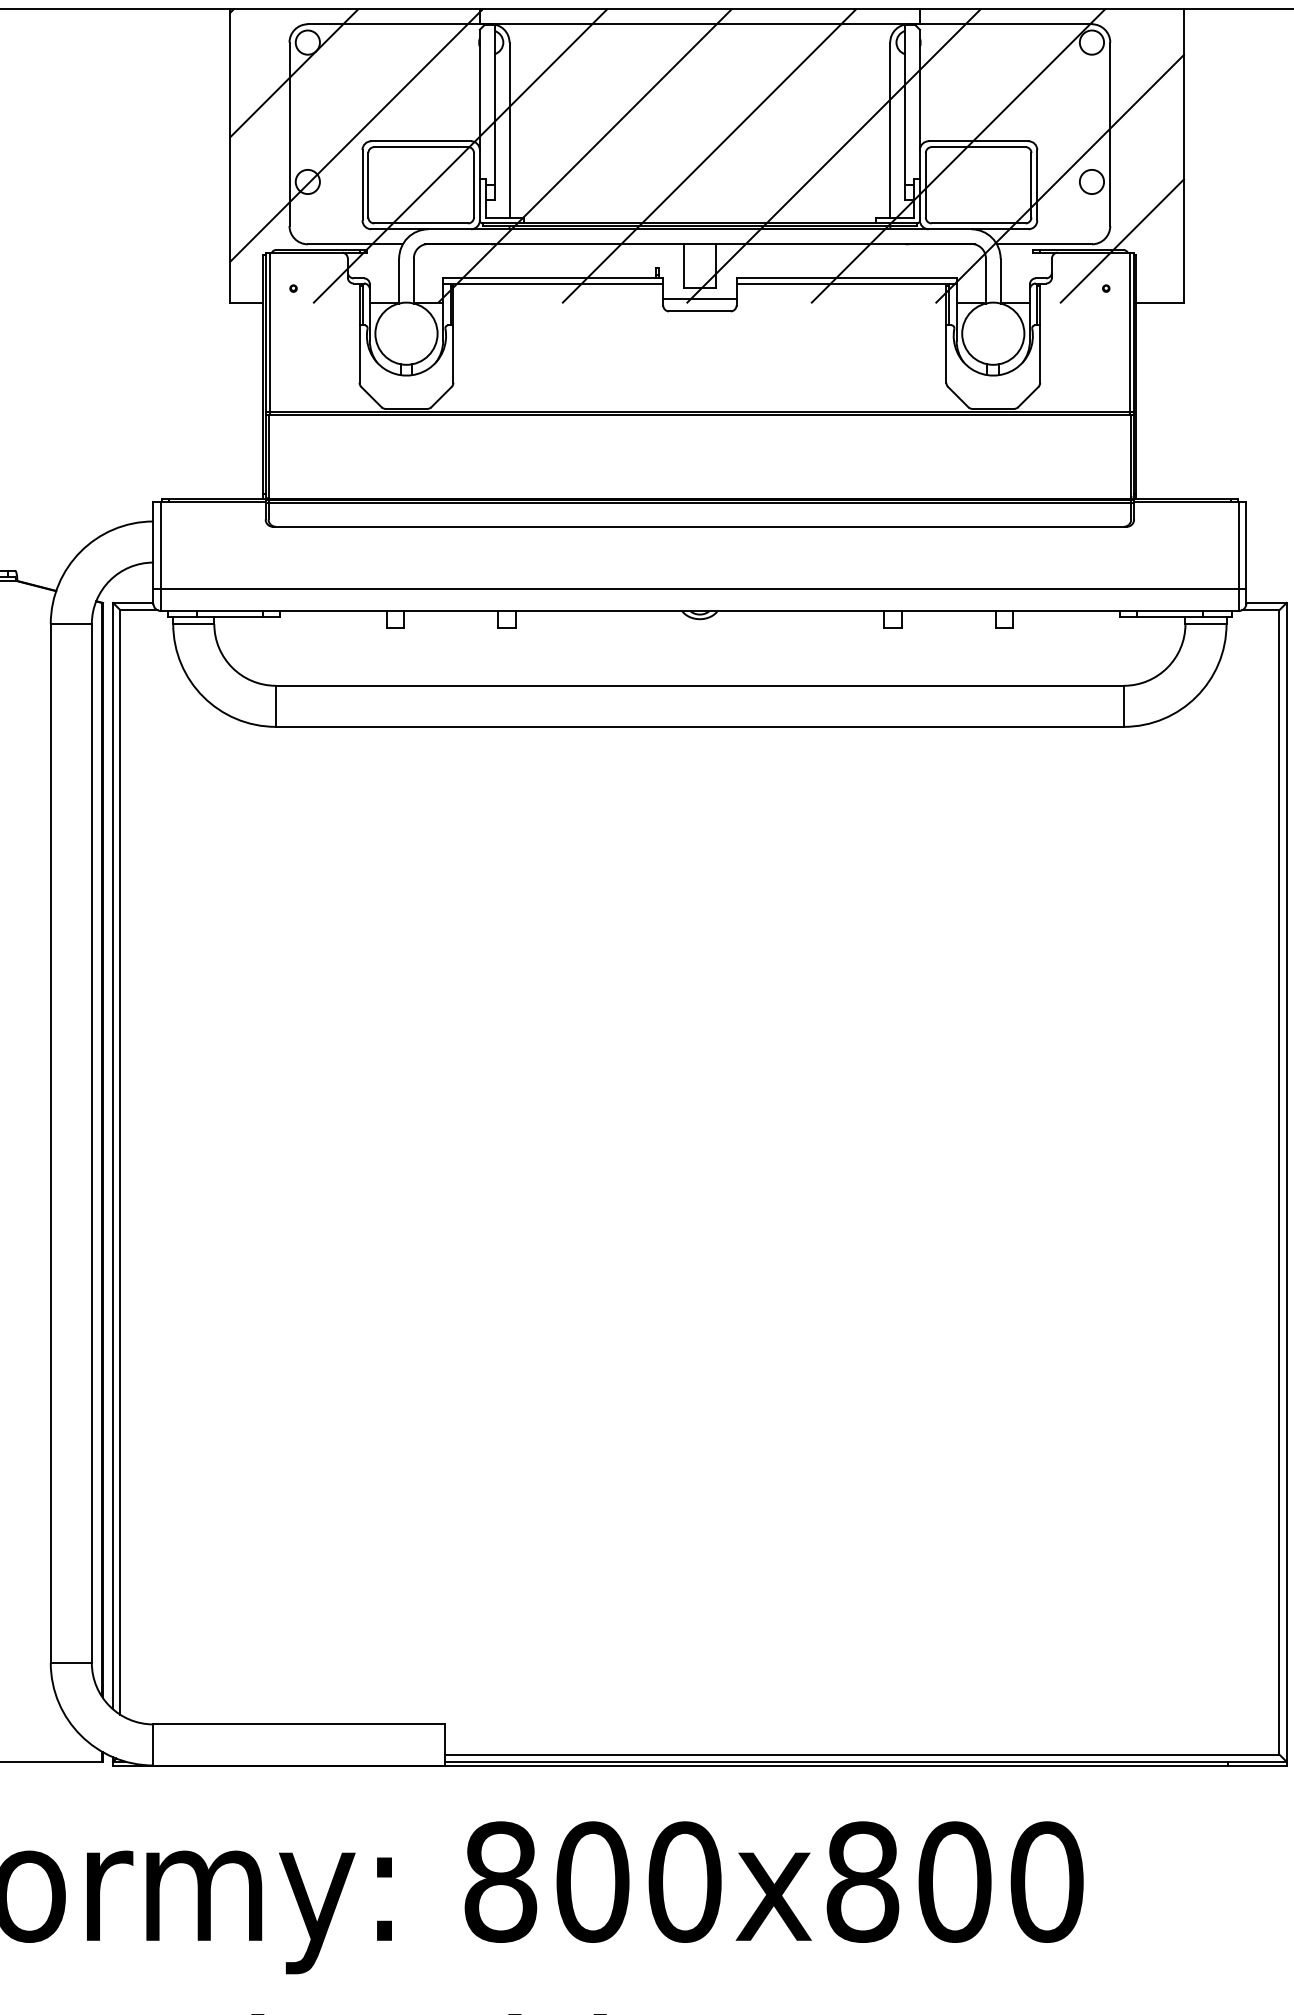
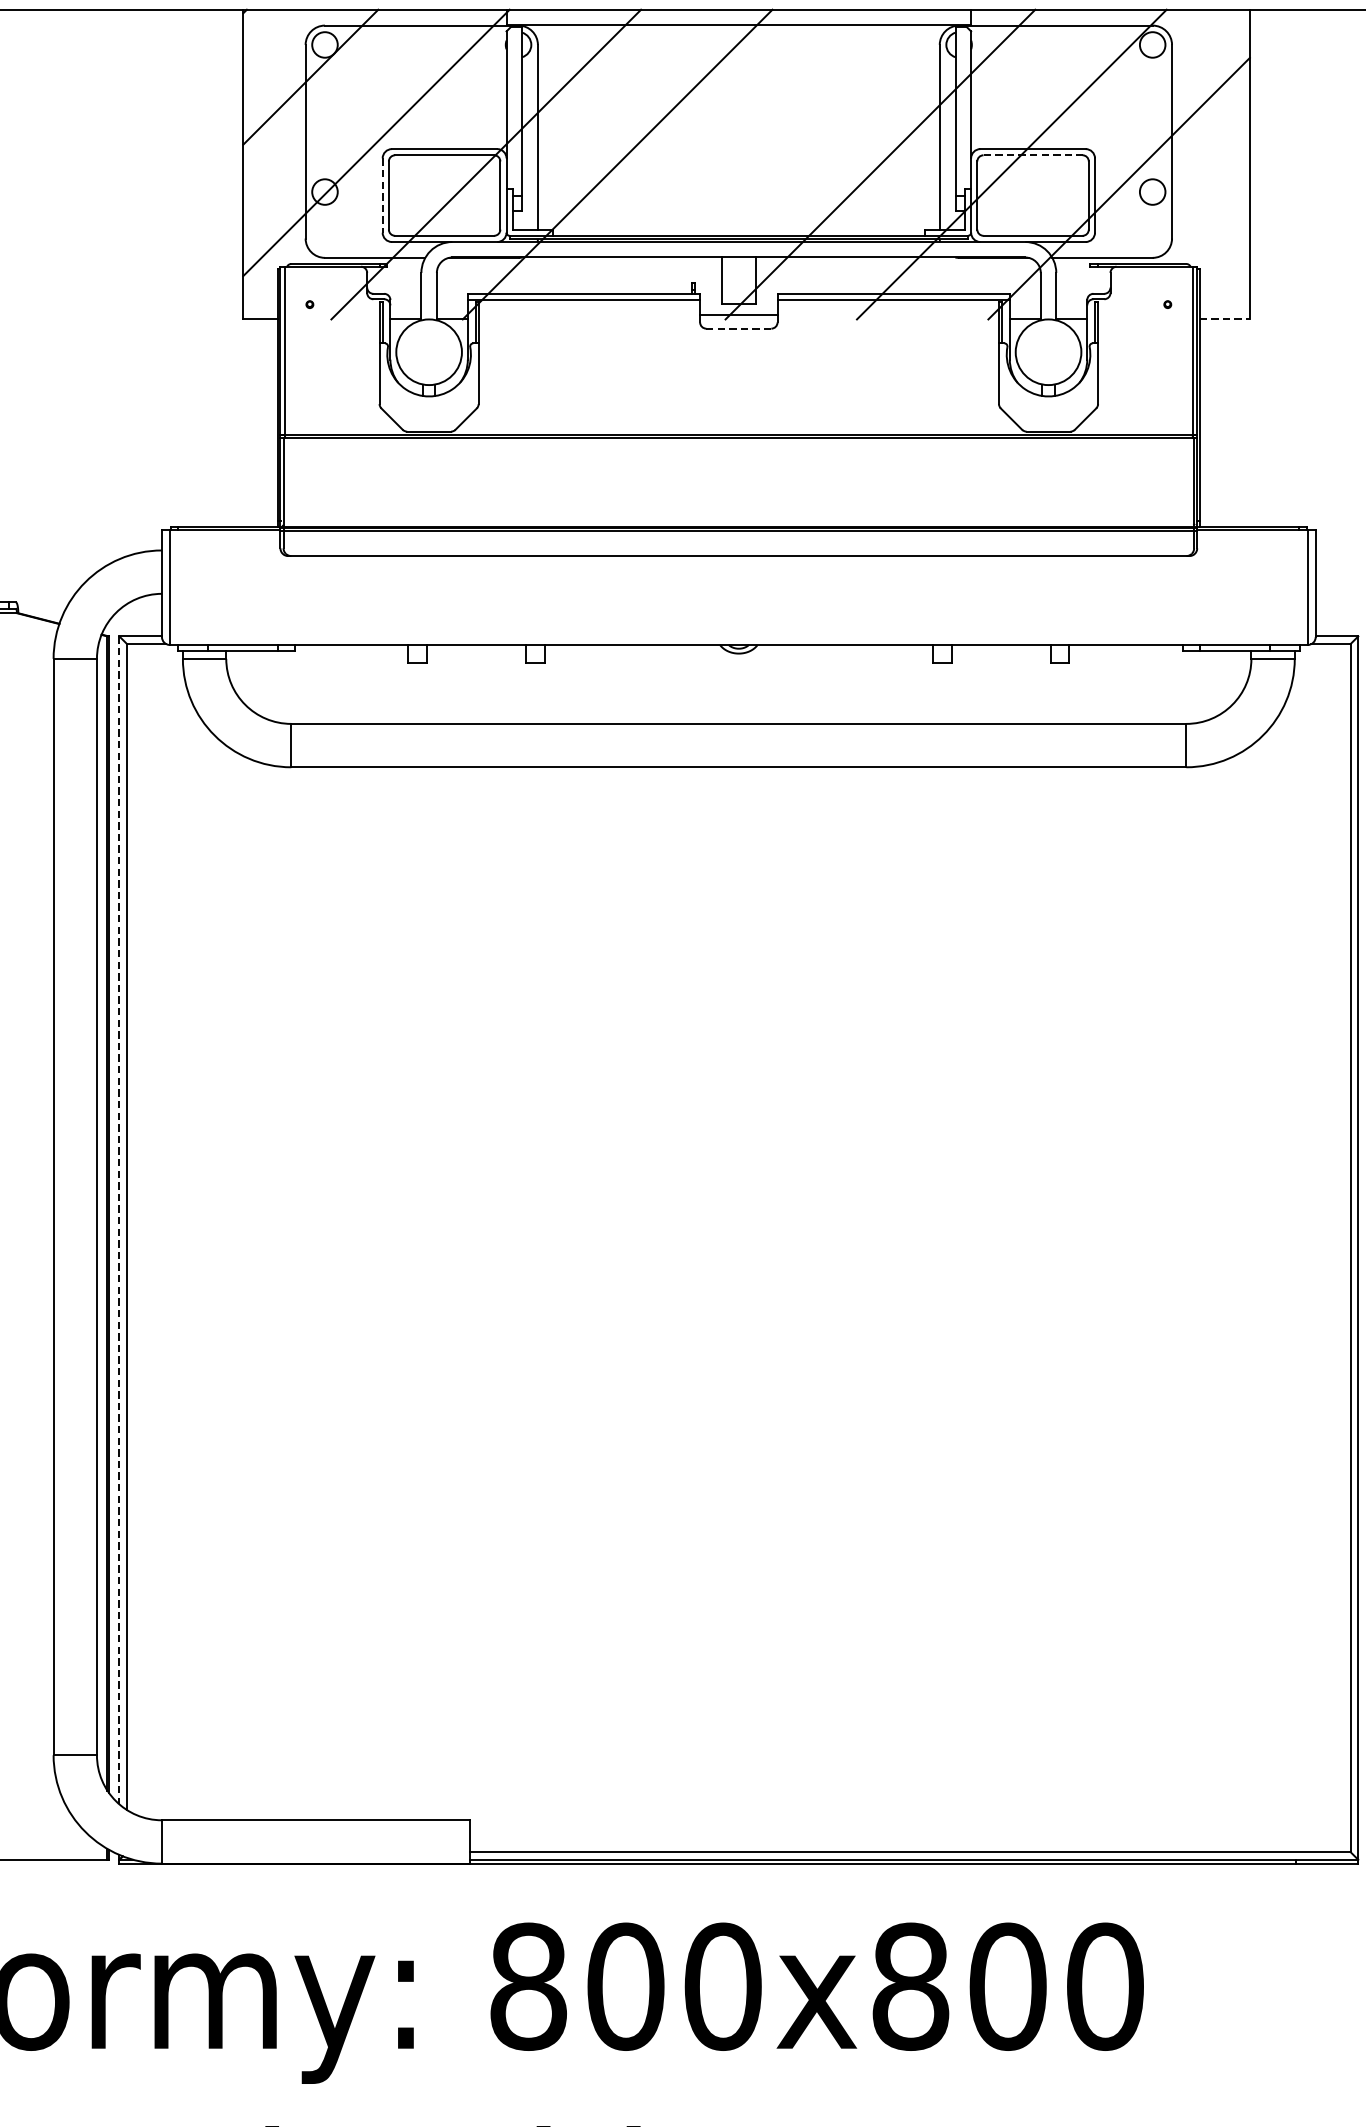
line: (978, 147) -> (1032, 155), solid -> dashed
line: (709, 155) -> (748, 164), removed
line: (362, 185) -> (382, 195), solid -> dashed
line: (1122, 240) -> (1184, 253), removed
line: (1160, 302) -> (1225, 319), solid -> dashed
line: (699, 311) -> (738, 328), solid -> dashed
line: (699, 588) -> (738, 621), removed
line: (113, 1156) -> (119, 1220), solid -> dashed

